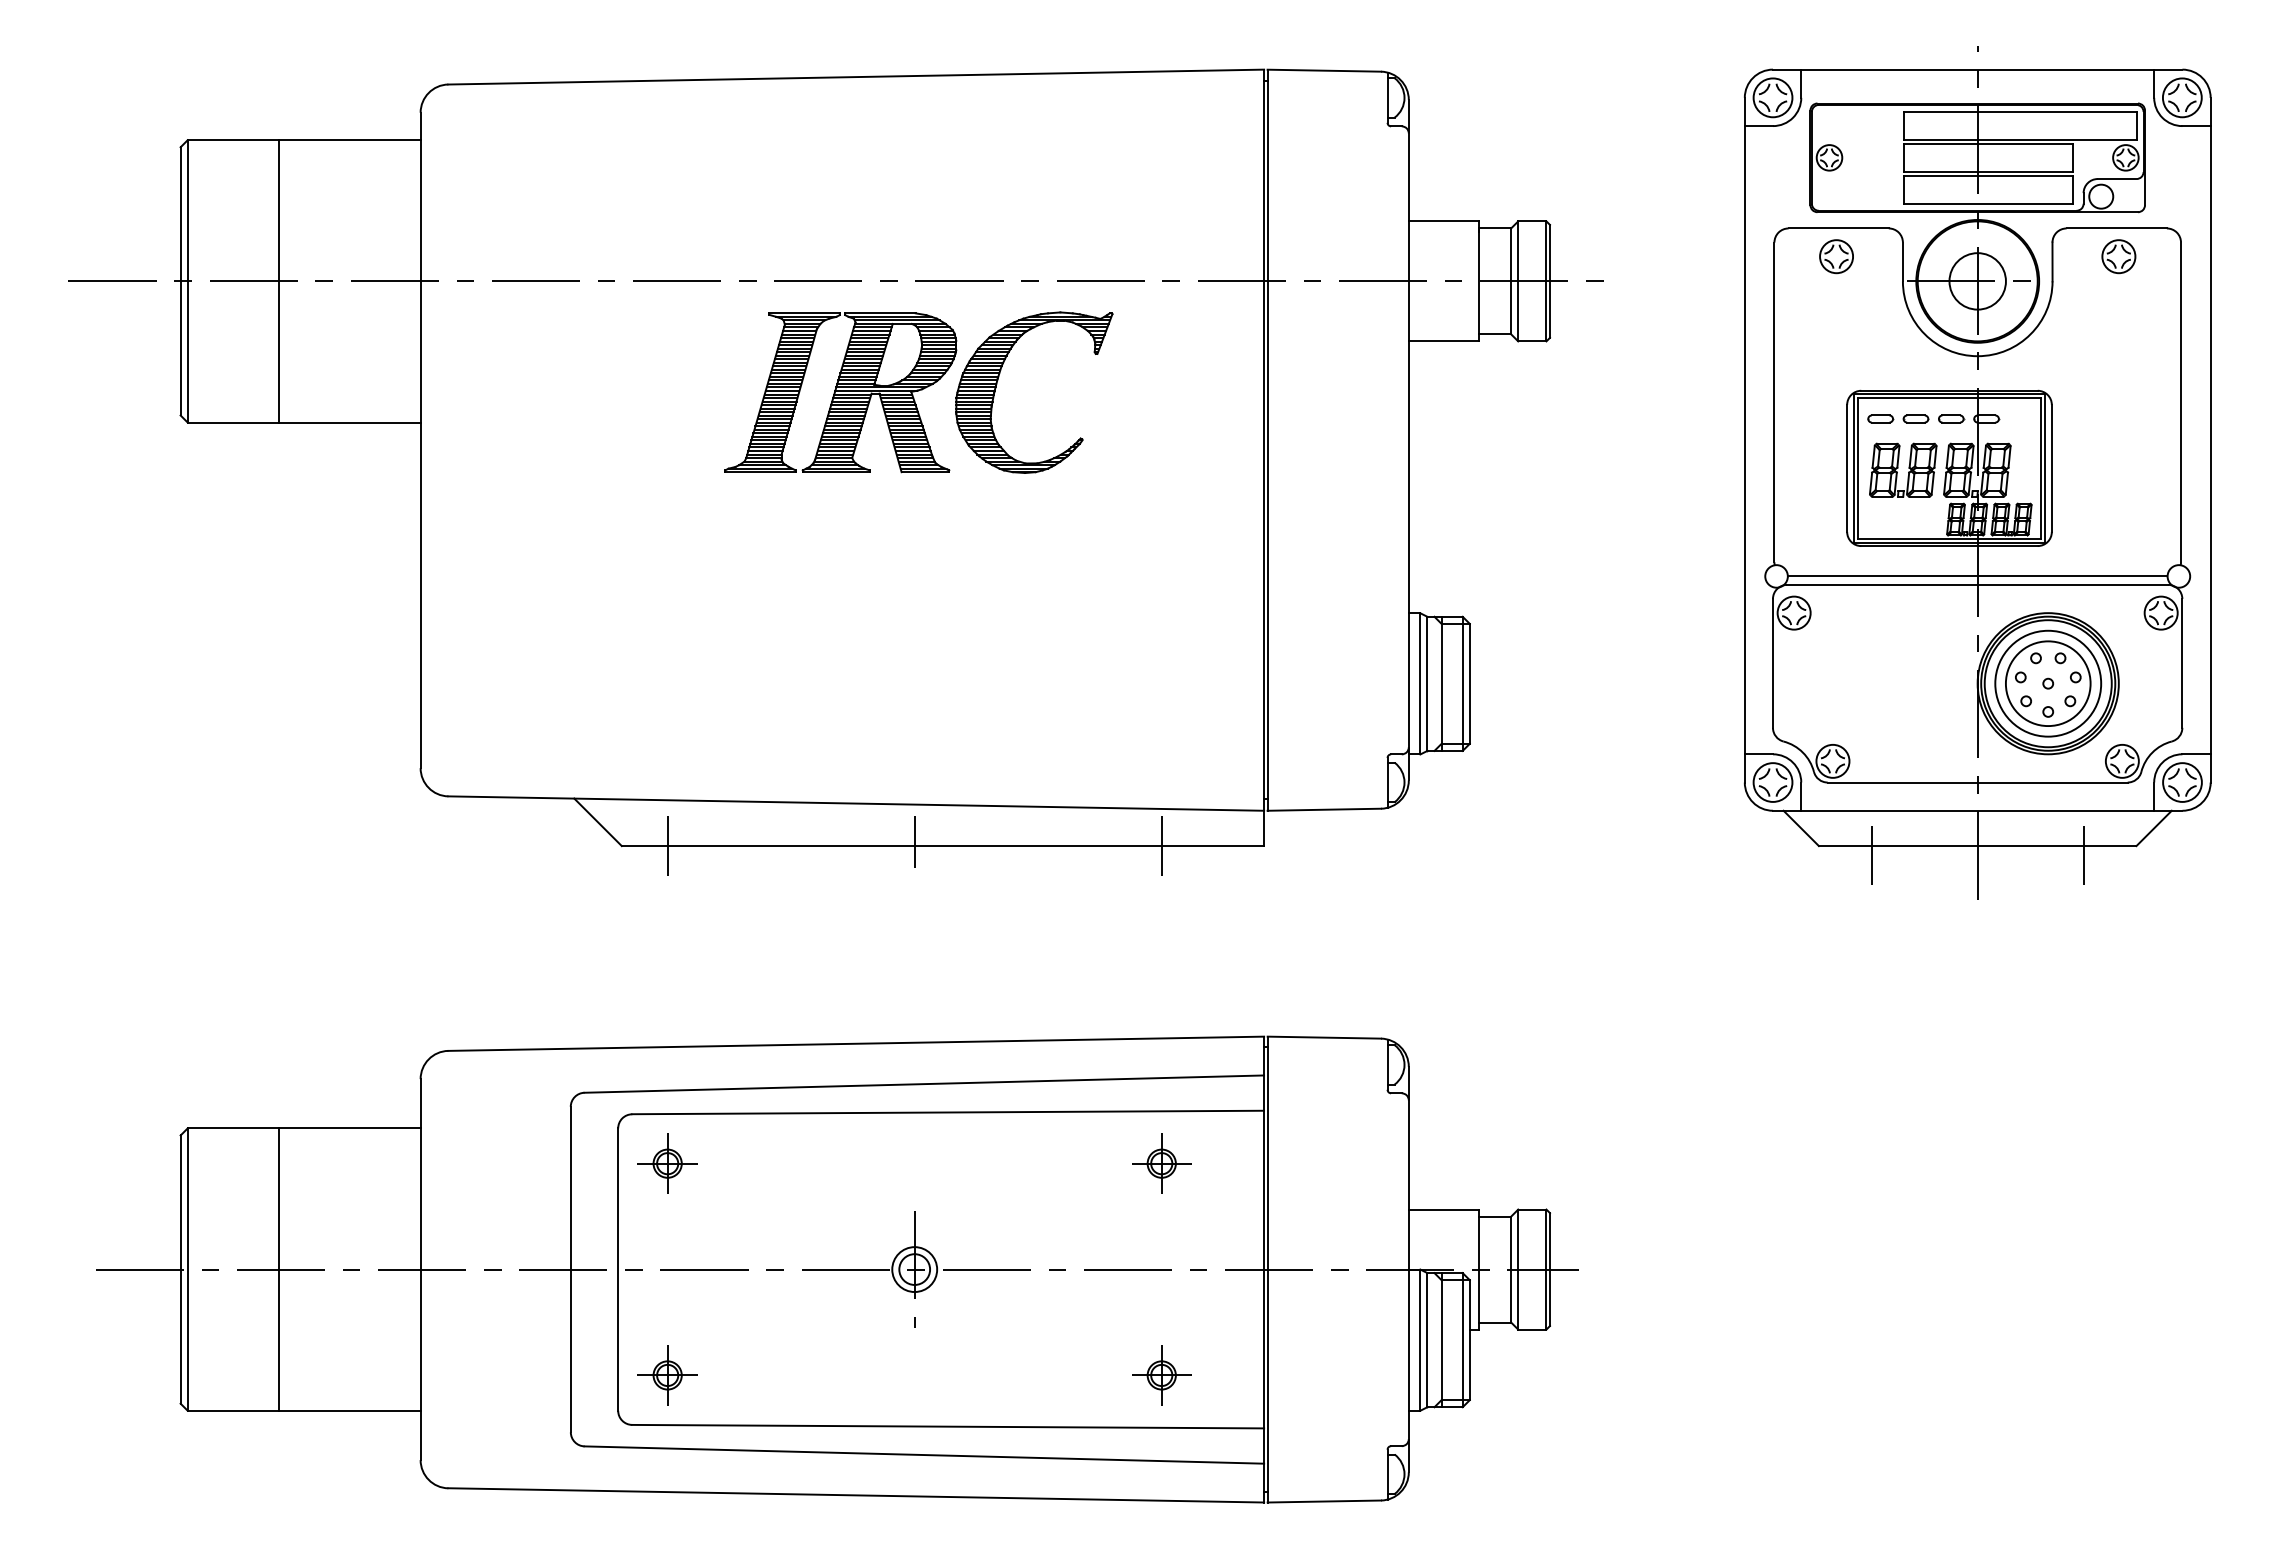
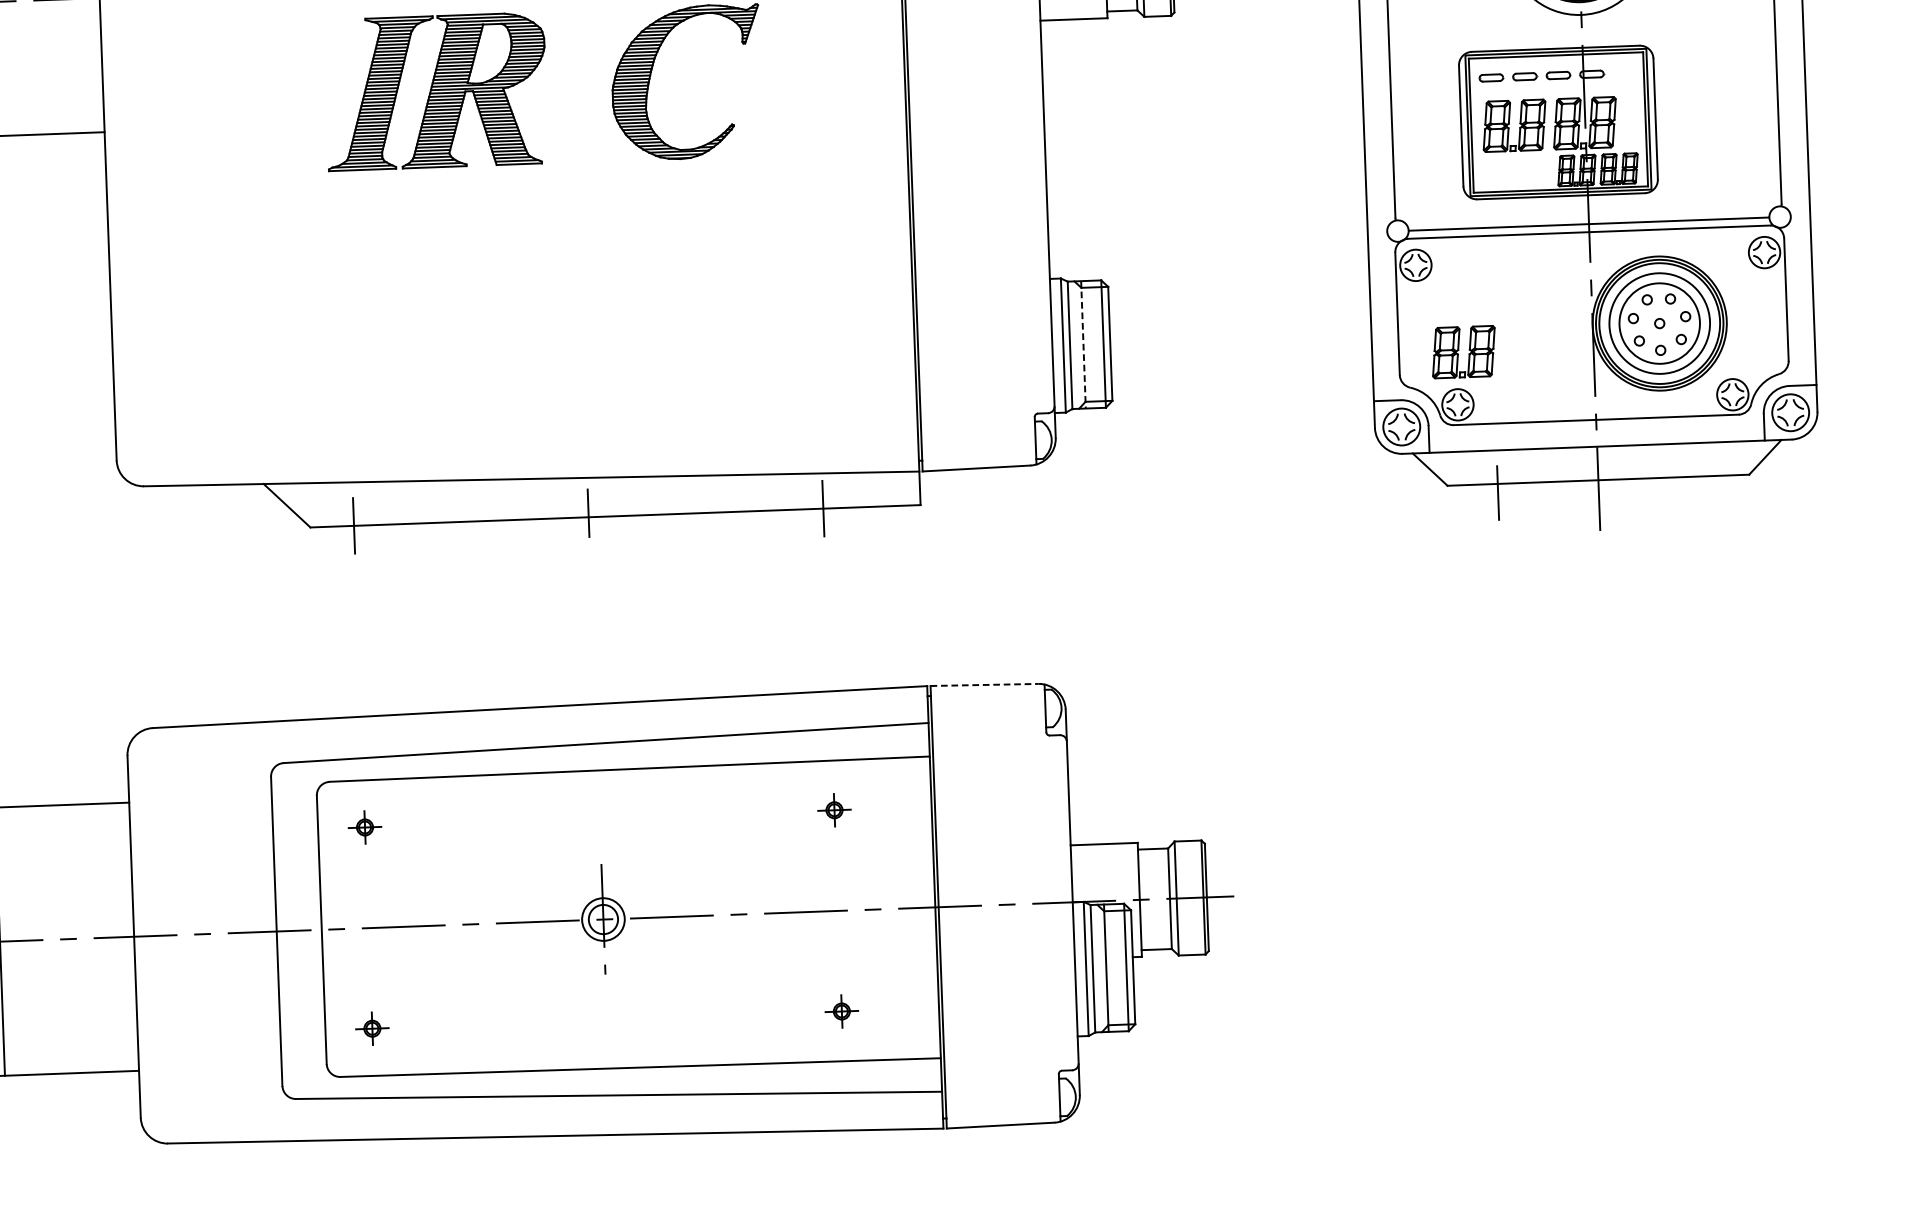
part: (840, 392) -> (435, 91), moved
line: (1441, 684) -> (1083, 345), solid -> dashed
part: (1841, 705) -> (1464, 351), added
line: (2083, 855) -> (1699, 485), removed
line: (1324, 1037) -> (984, 684), solid -> dashed
part: (667, 1163) -> (364, 827), size x0.6
part: (1161, 1163) -> (834, 810), size x0.6
part: (667, 1375) -> (372, 1028), size x0.6
part: (1161, 1375) -> (841, 1011), size x0.6

